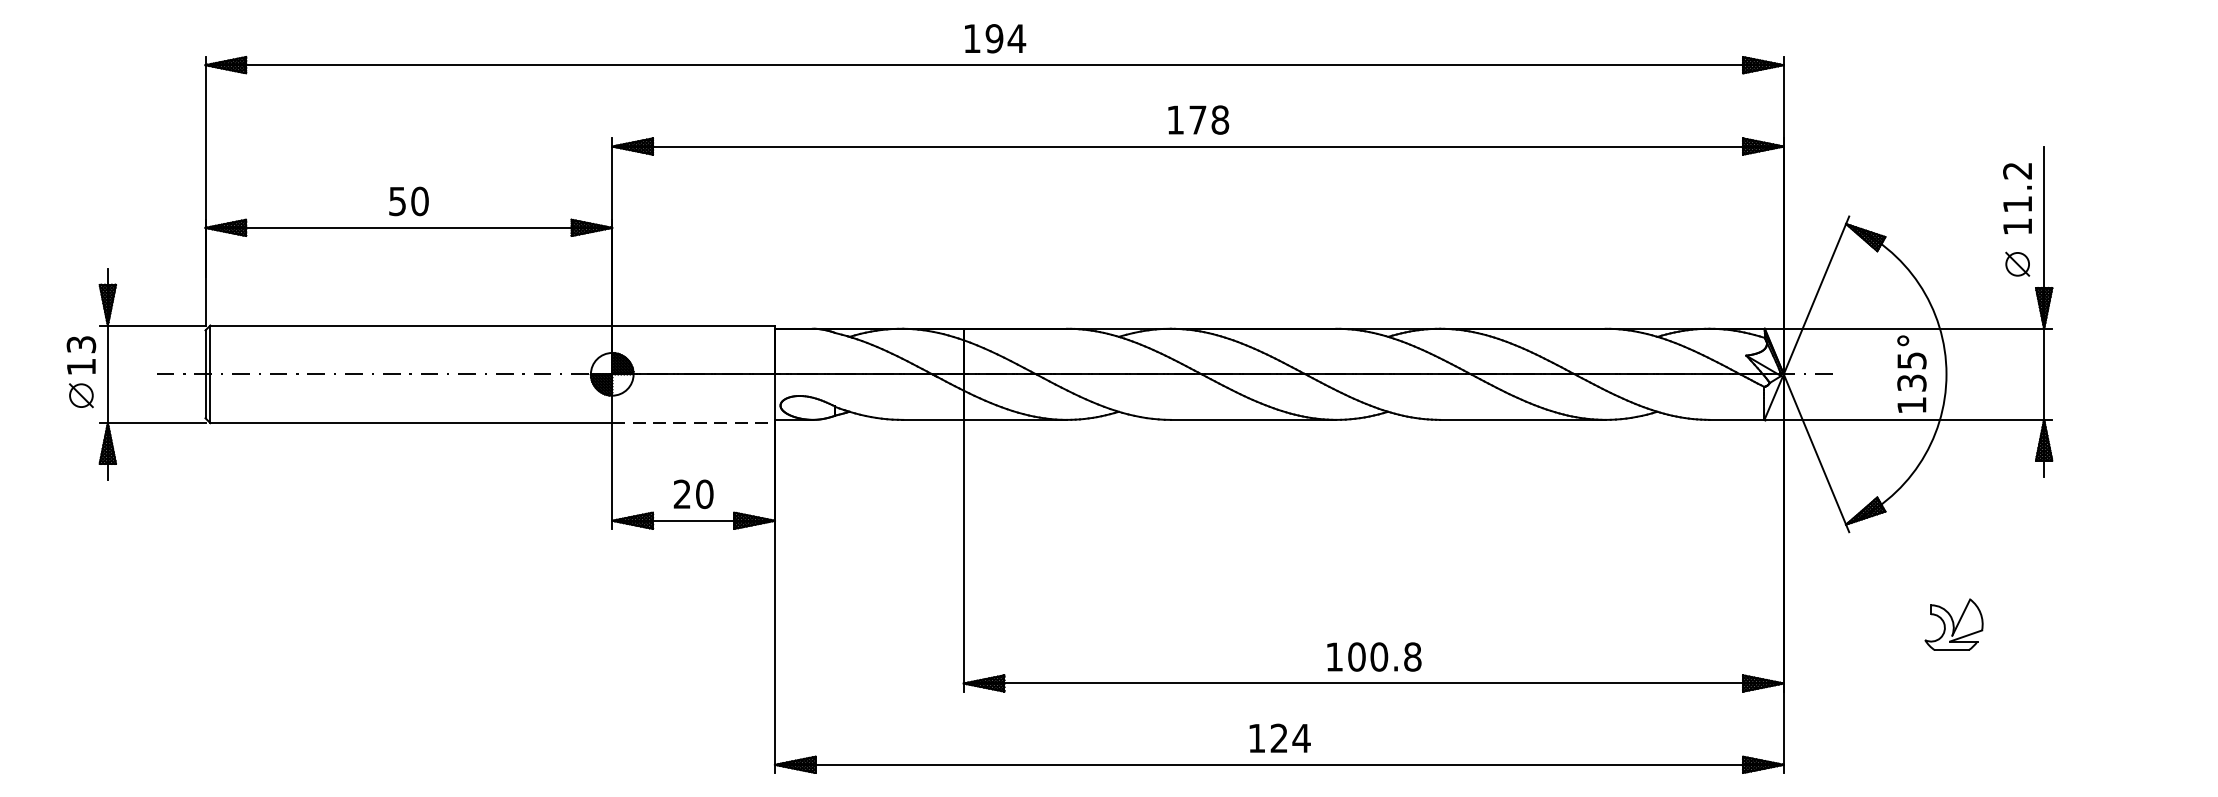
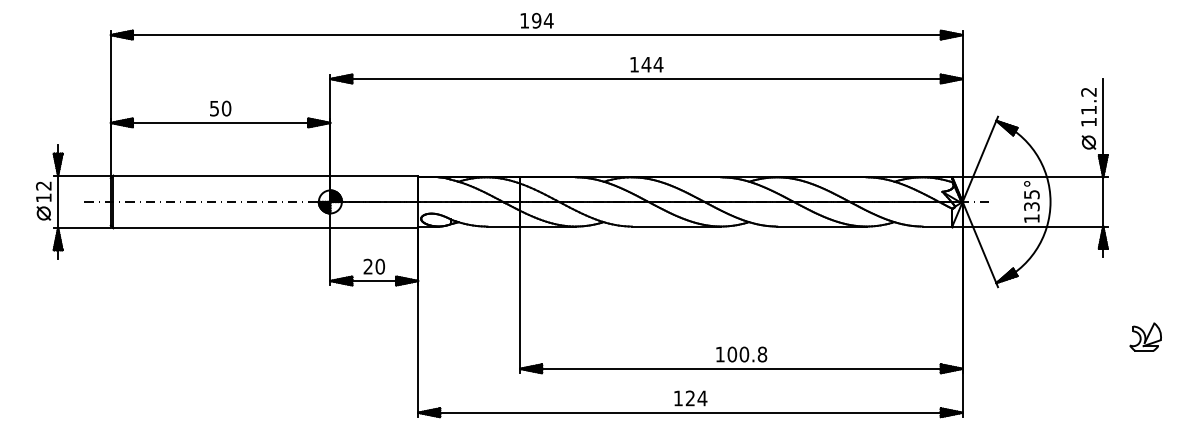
text: (1209, 119) -> (652, 64), 178 -> 144
text: (80, 343) -> (43, 185), 13 -> 12
line: (693, 423) -> (374, 228), dashed -> solid
part: (1953, 623) -> (1145, 336), moved

